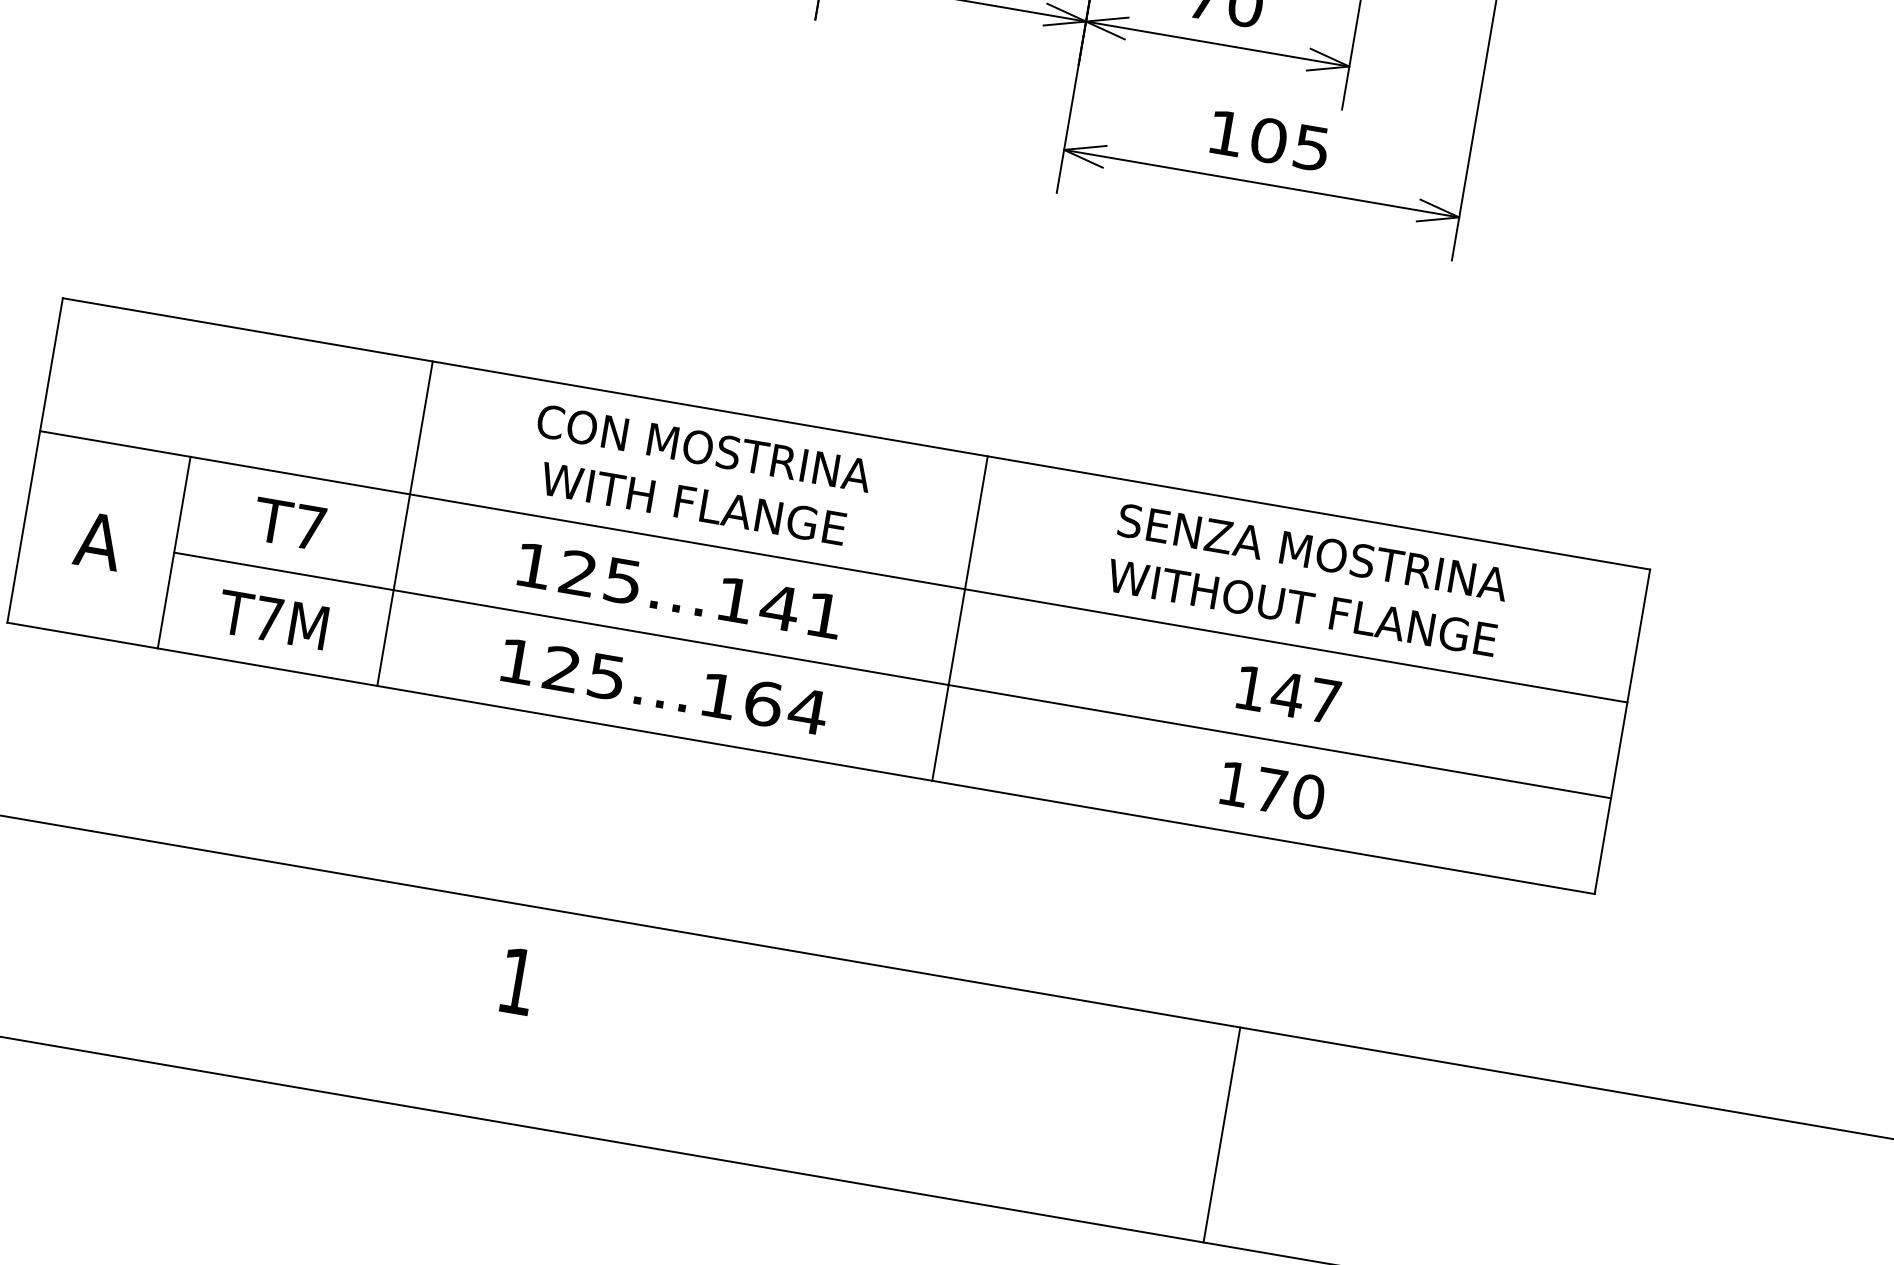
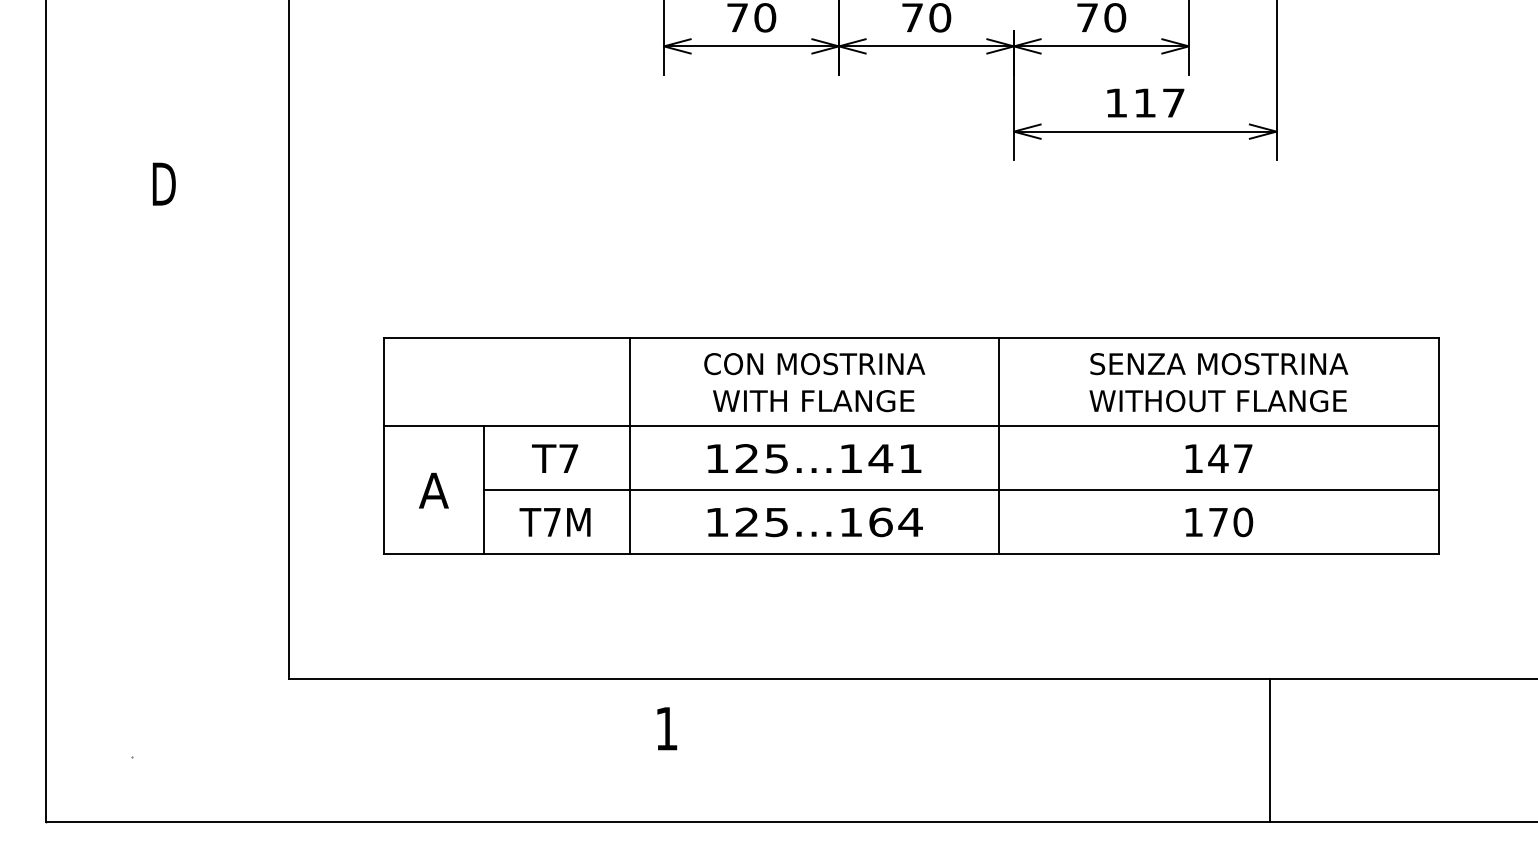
text: (1290, 143) -> (1159, 102), 105 -> 117
text: (518, 981) -> (667, 728), moved
line: (1221, 1133) -> (1269, 749), moved

